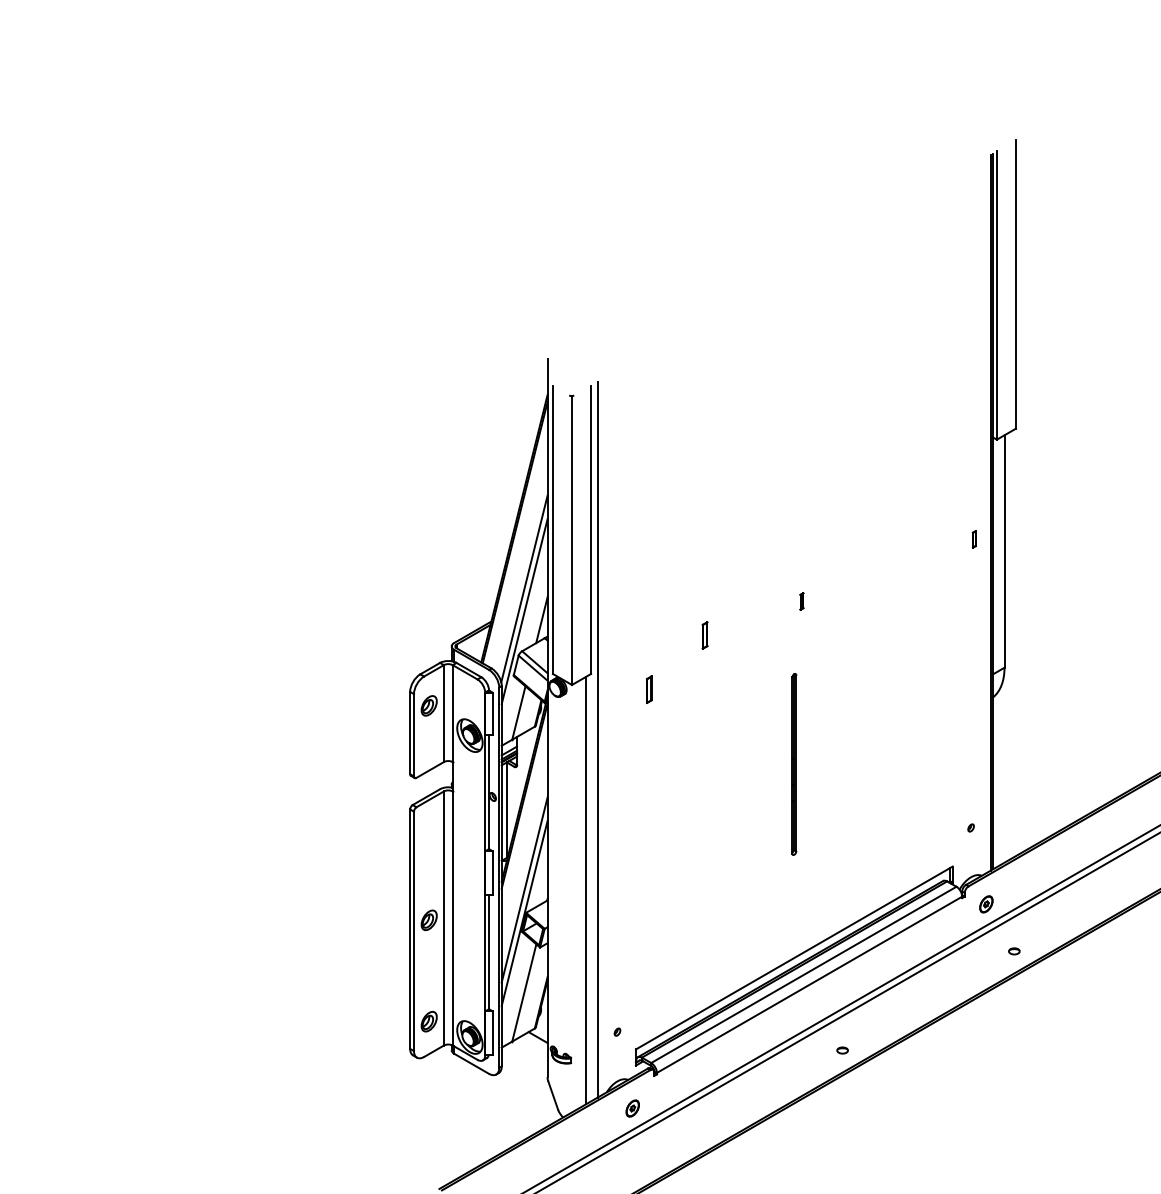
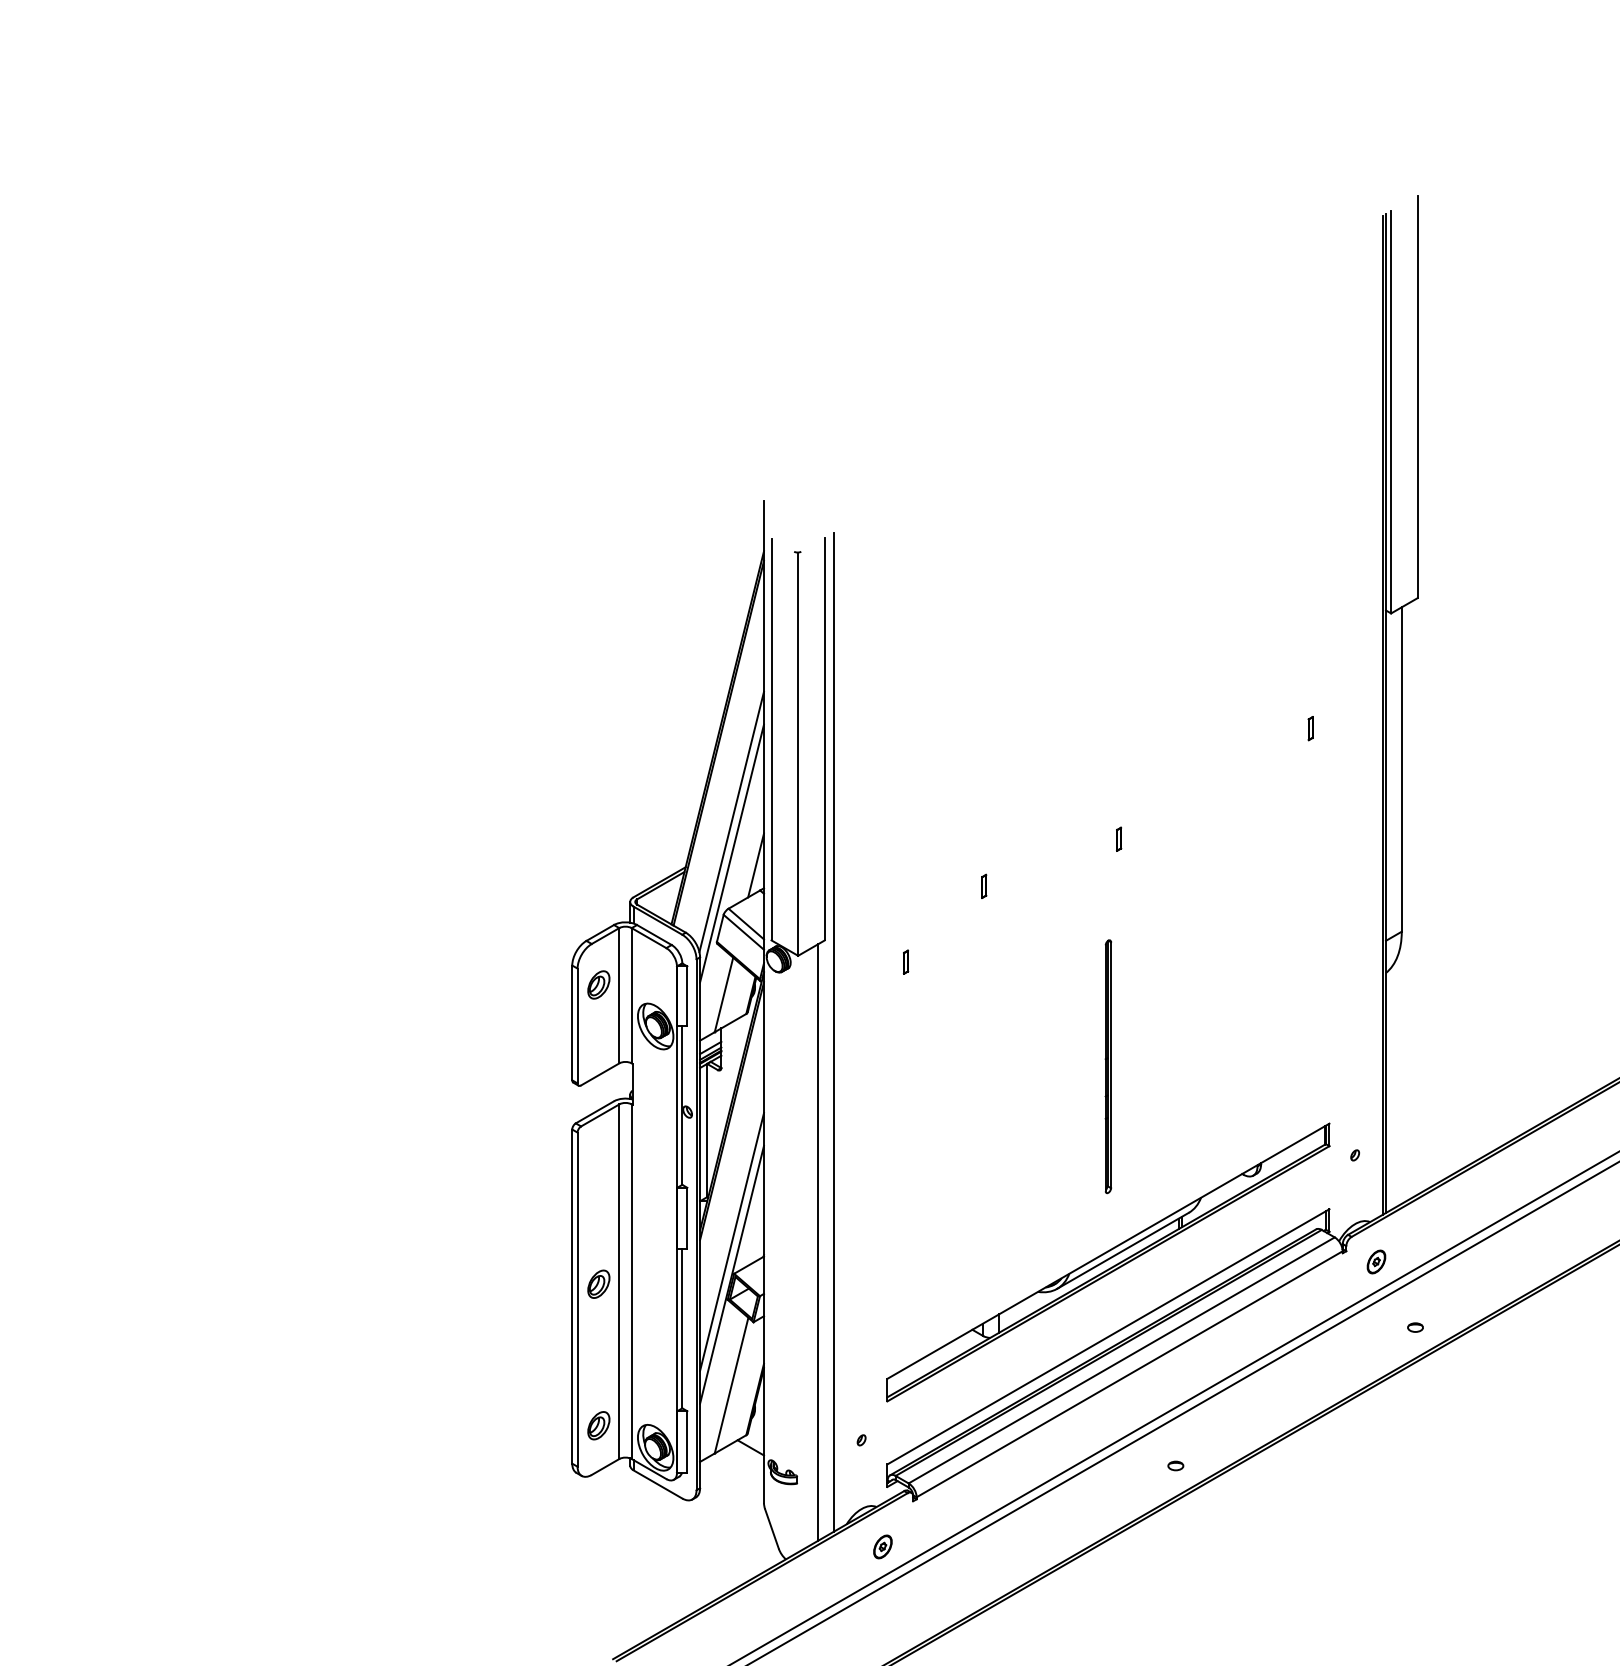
part: (974, 539) -> (1310, 728), moved
part: (705, 634) -> (984, 885), size x0.62
part: (648, 689) -> (905, 961), size x0.62
part: (794, 904) -> (1108, 1262), added

